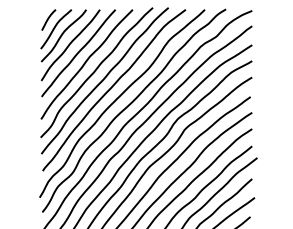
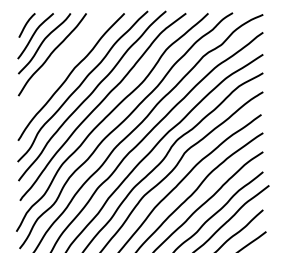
curve: (78, 53) -> (61, 64), removed

